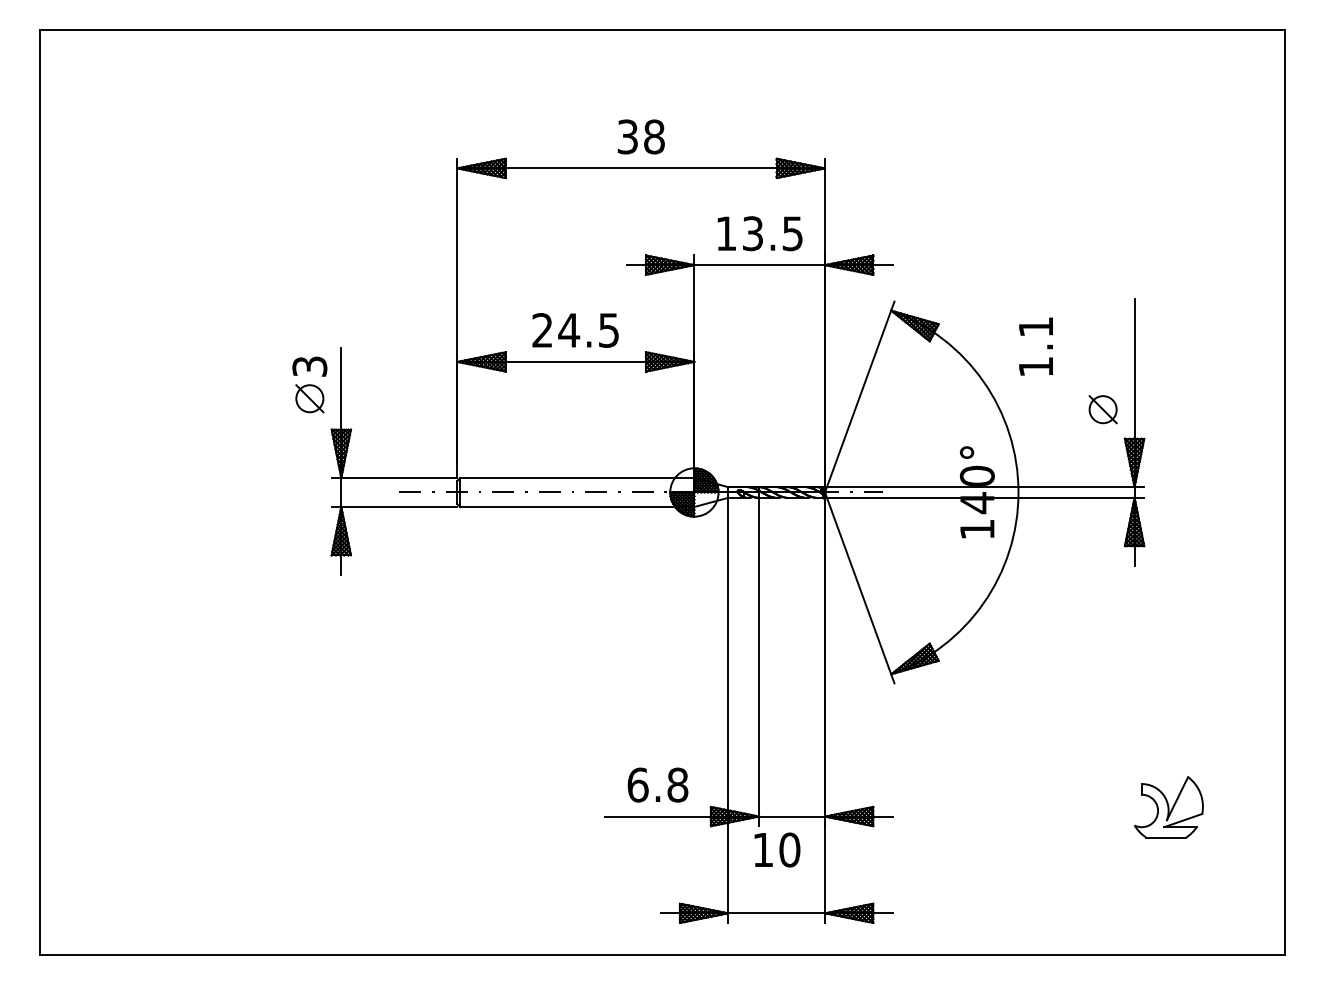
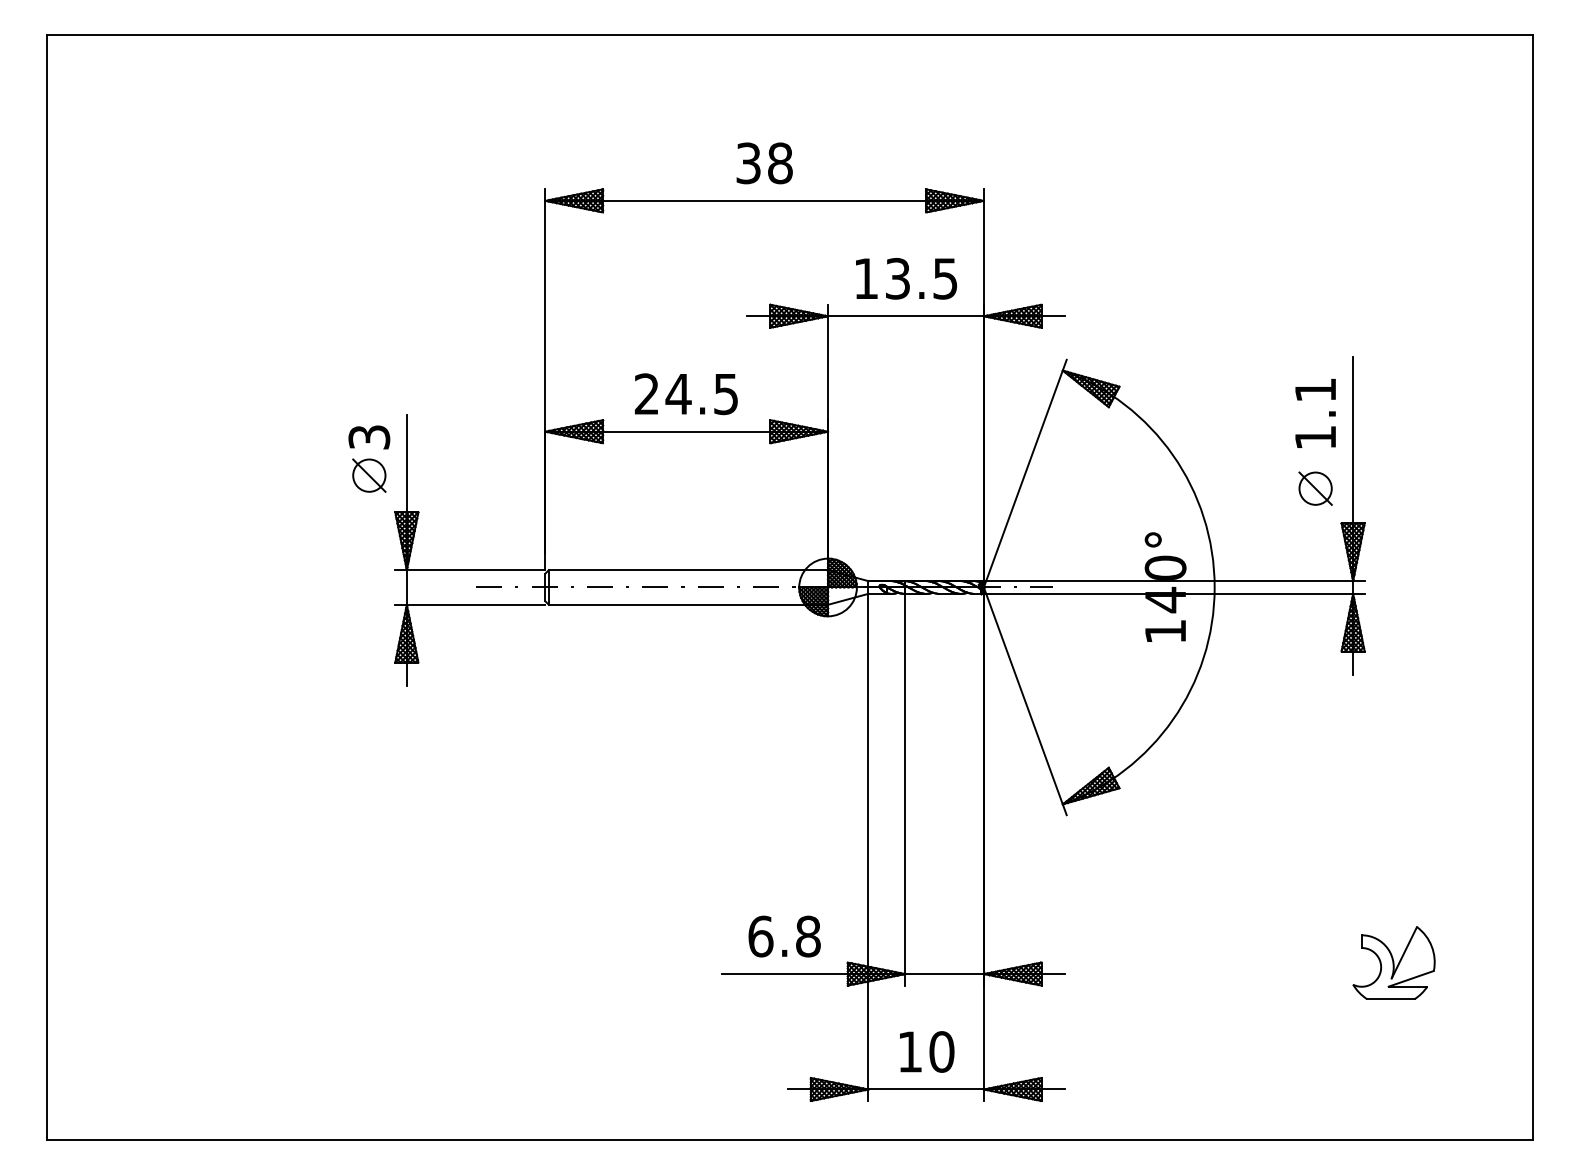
text: (1035, 346) -> (1315, 413), moved
text: (777, 849) -> (927, 1051), moved

